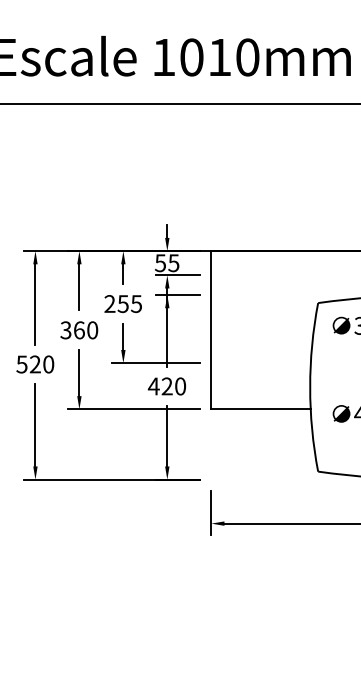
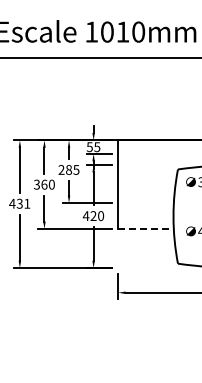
text: (122, 303) -> (68, 169), 255 -> 285
text: (34, 363) -> (19, 203), 520 -> 431
line: (261, 408) -> (146, 228), solid -> dashed

